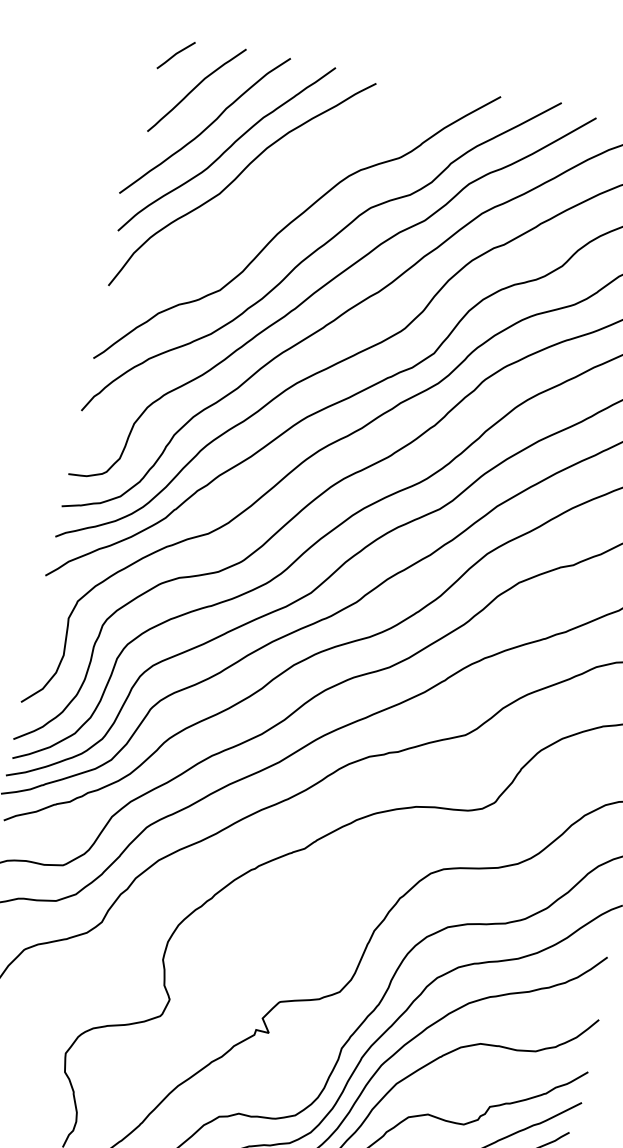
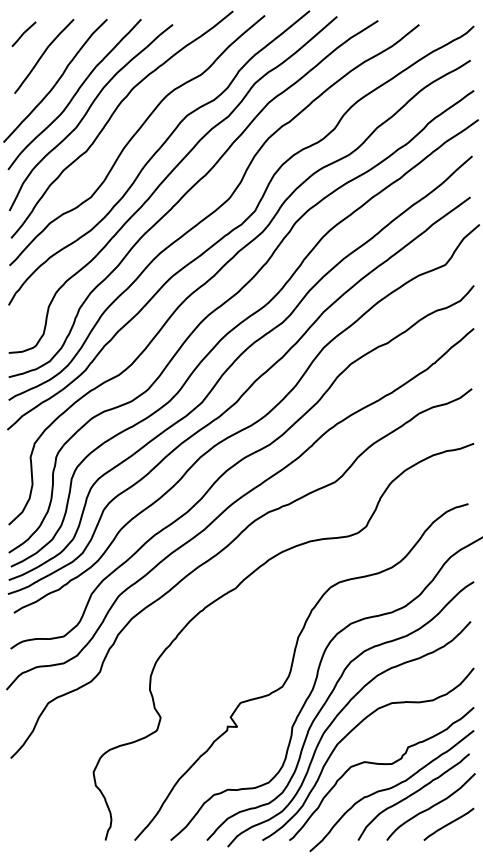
curve: (269, 191) -> (111, 118), added

